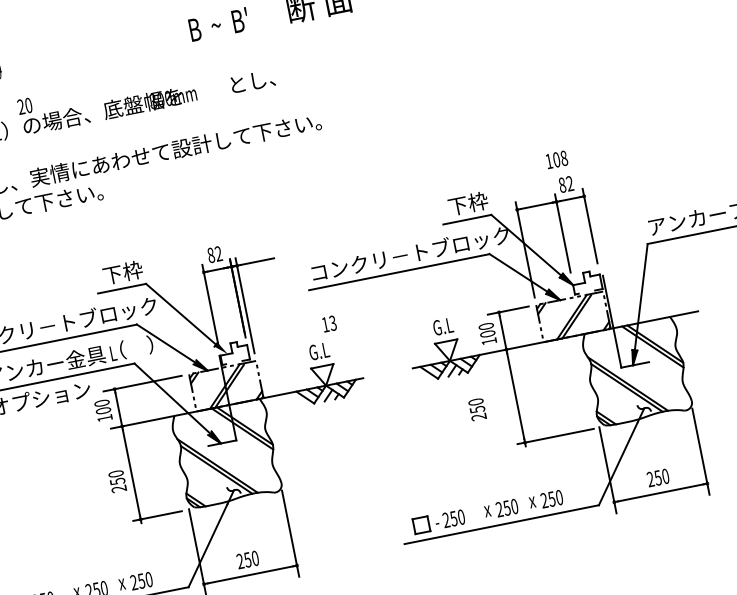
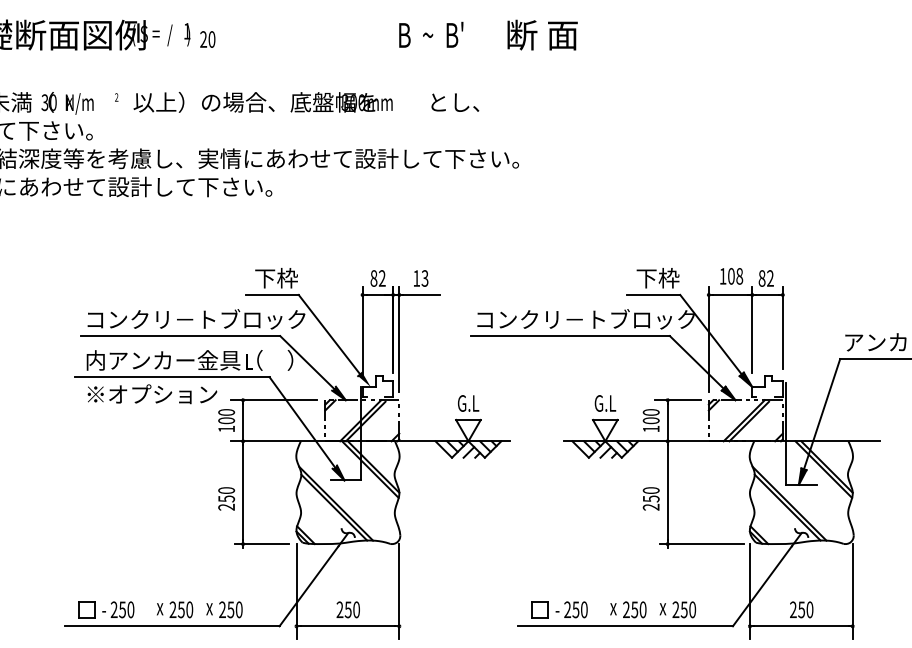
text: (24, 106) -> (207, 39), moved
text: (556, 159) -> (731, 276), moved
text: (329, 323) -> (421, 278), moved
text: (476, 409) -> (650, 498), moved

